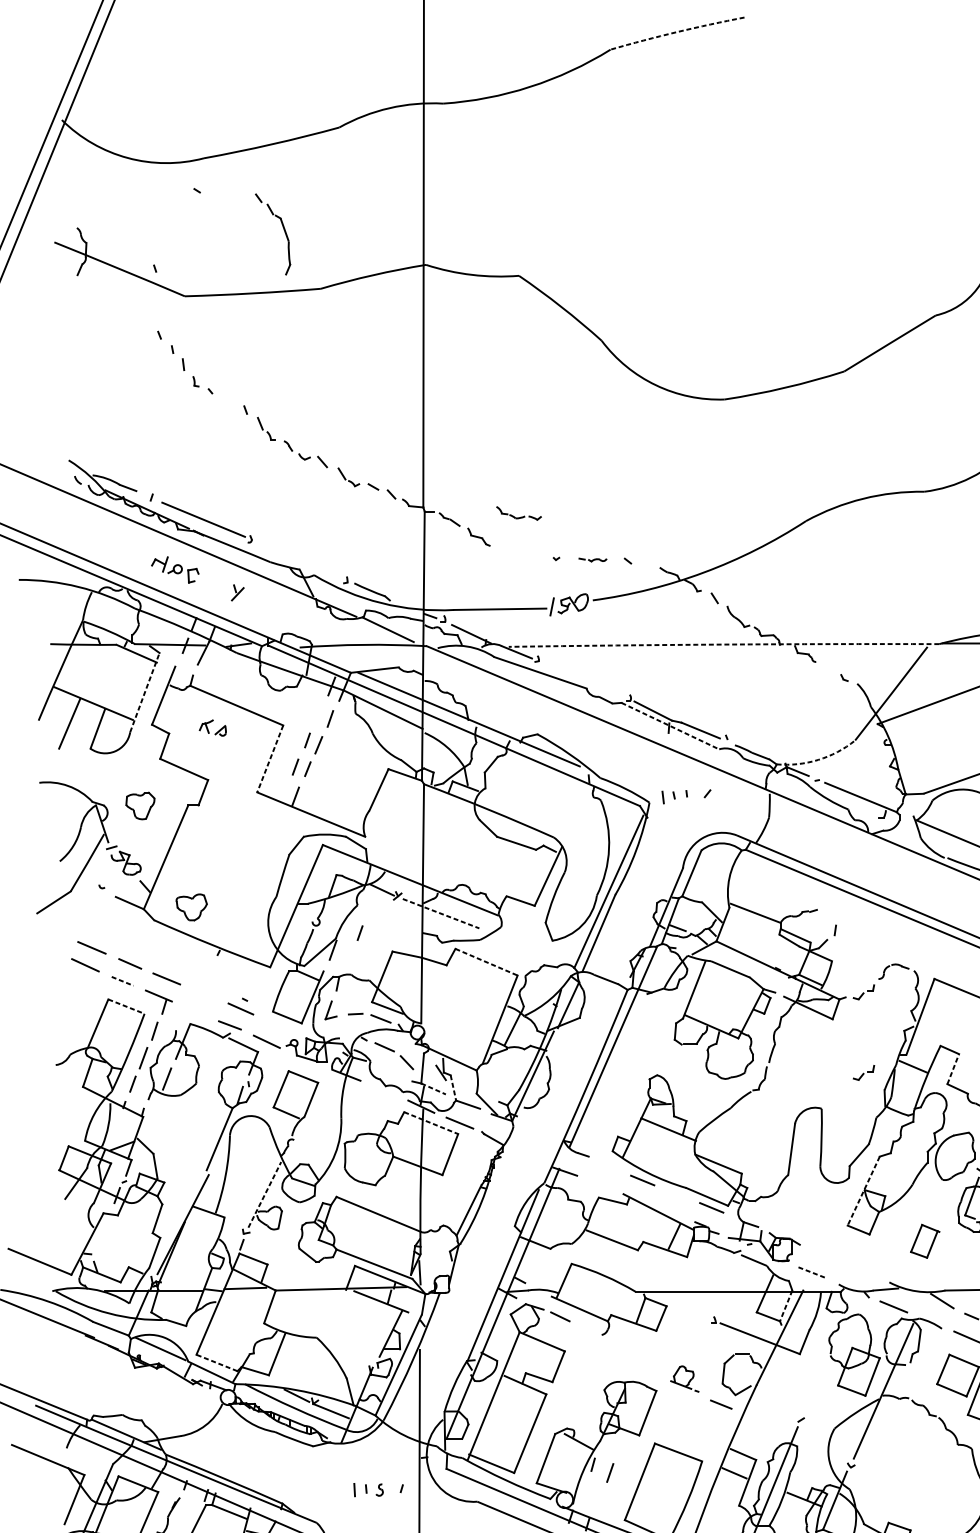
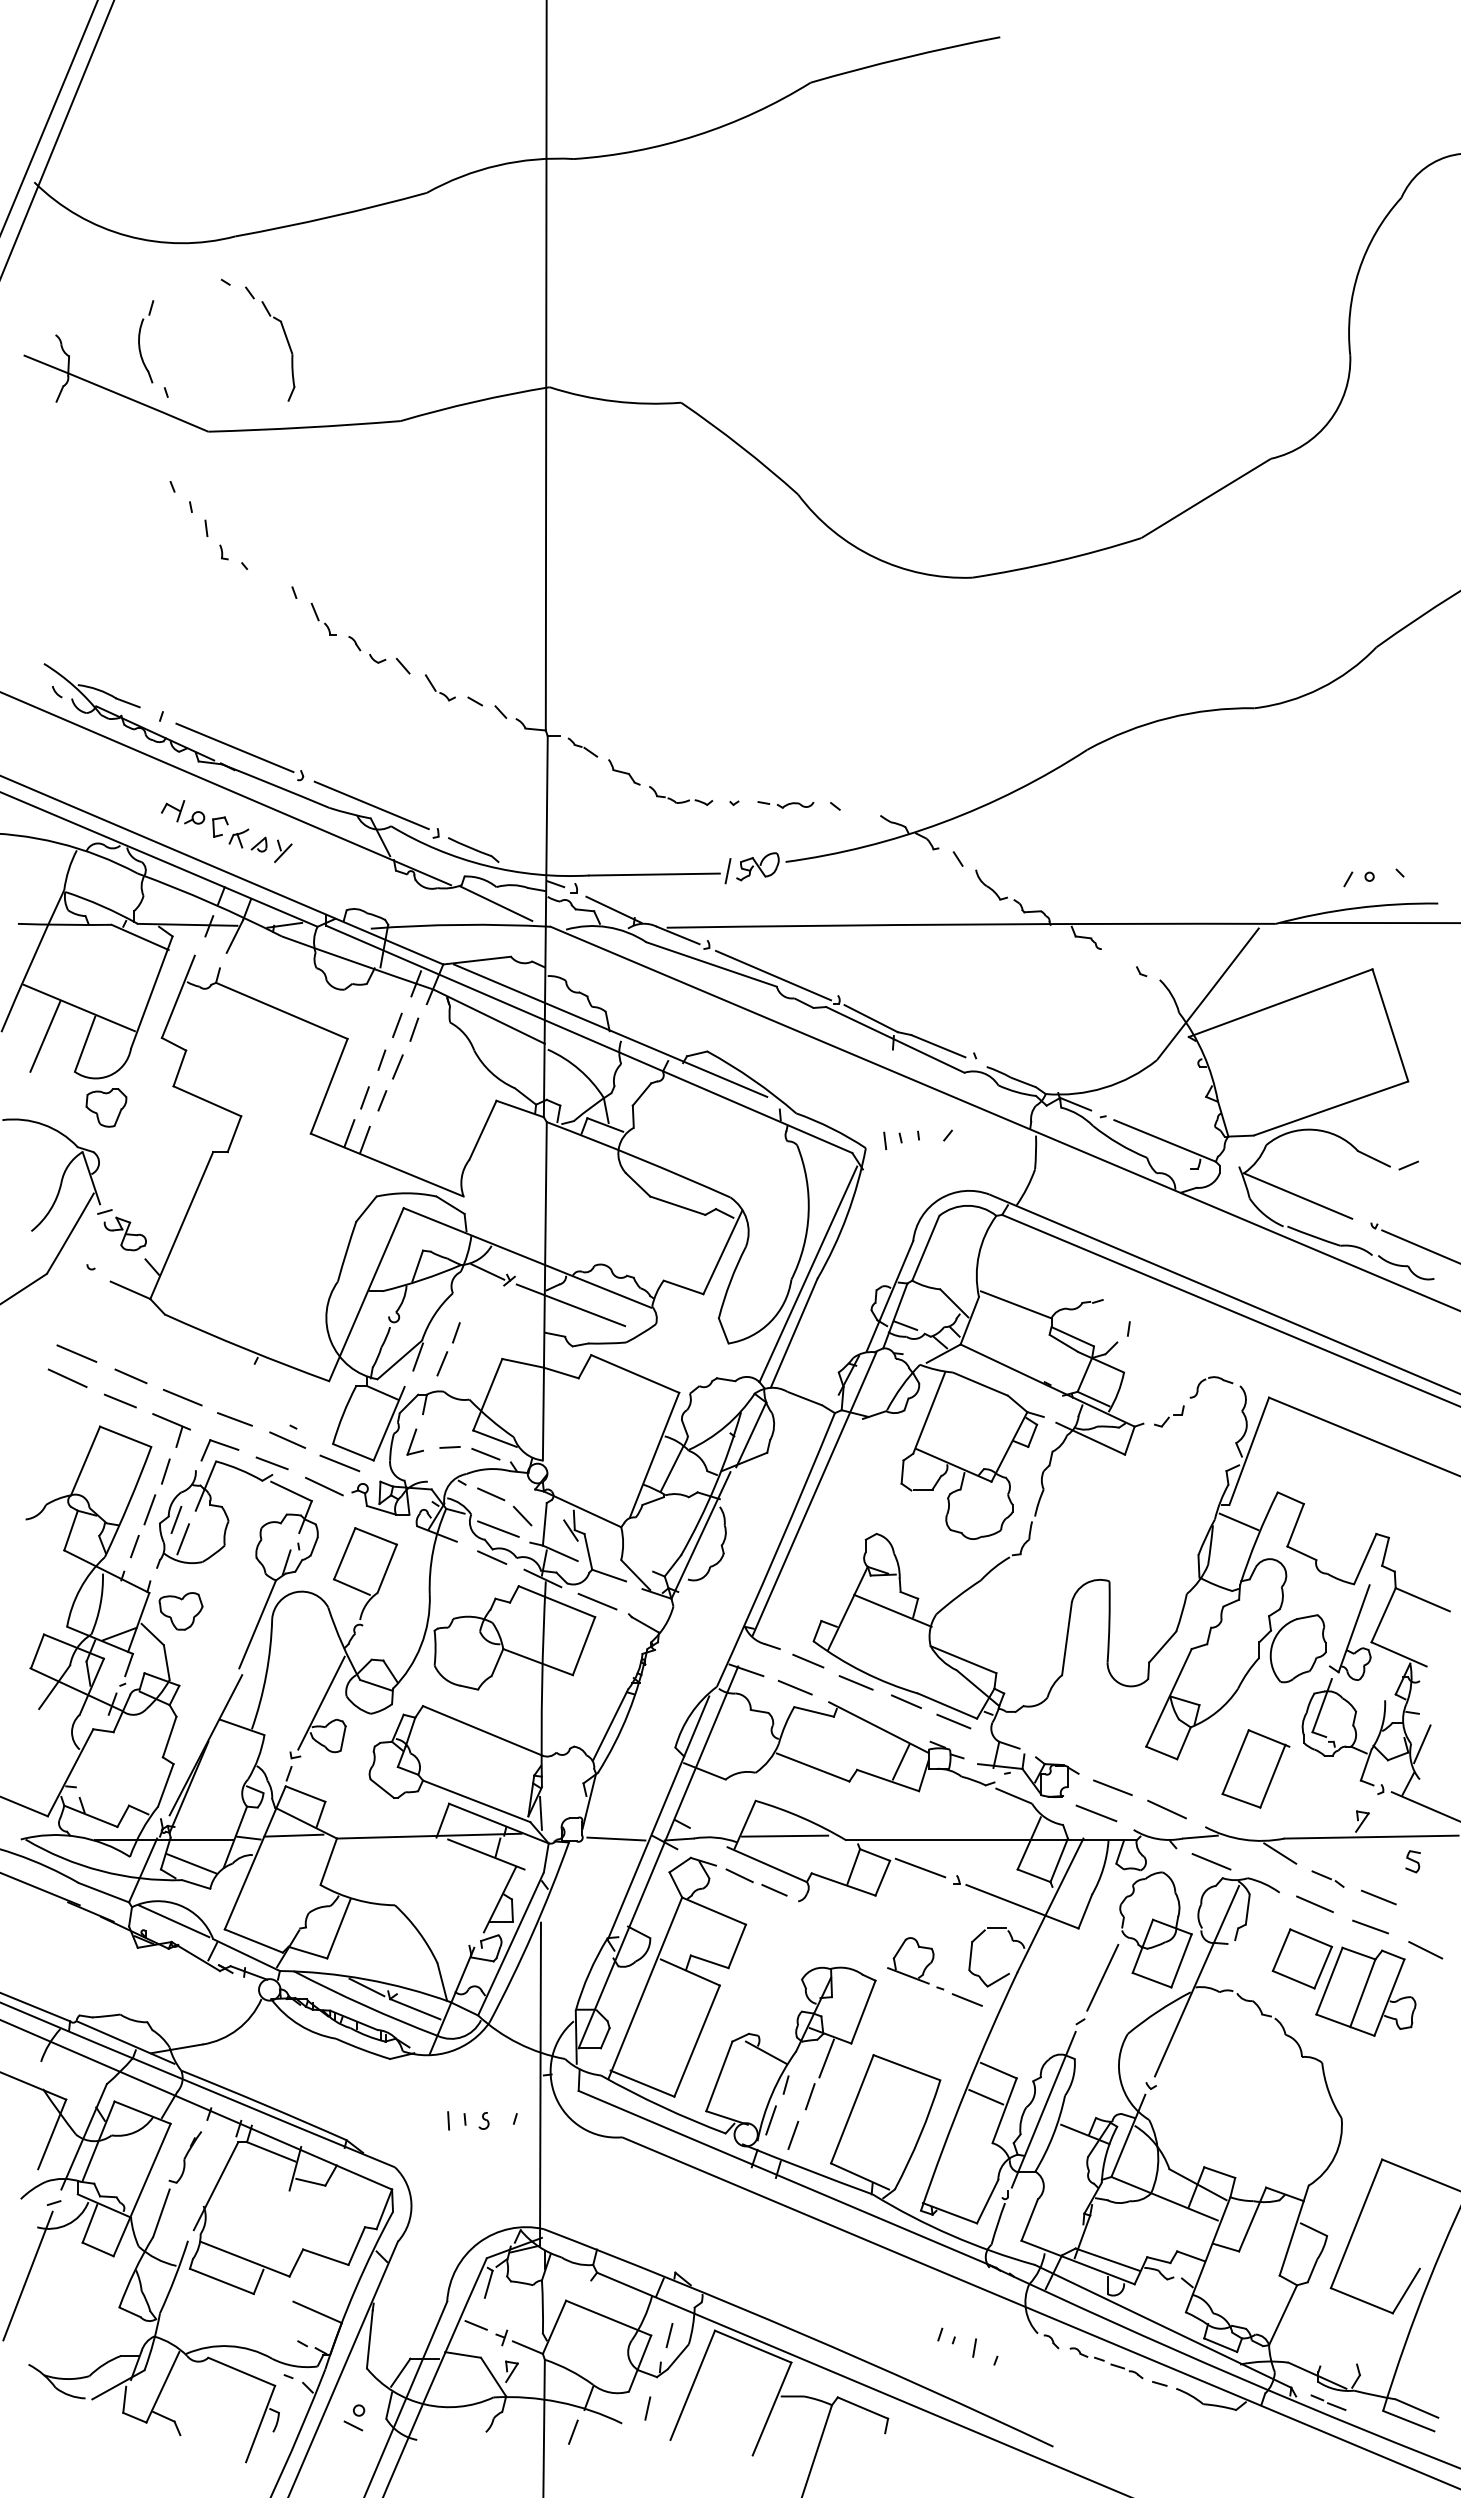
arc: (676, 31) -> (904, 57), dashed -> solid
part: (283, 230) -> (285, 338), moved
part: (136, 234) -> (140, 344), added
part: (519, 513) -> (681, 795), moved
part: (592, 559) -> (785, 804), size x1.43
line: (300, 560) -> (371, 805), added
arc: (724, 644) -> (971, 924), dashed -> solid
line: (584, 680) -> (773, 975), added
line: (144, 692) -> (151, 992), dashed -> solid
line: (318, 715) -> (397, 1025), added
line: (670, 725) -> (895, 1039), dashed -> solid
part: (208, 729) -> (241, 842), moved
line: (270, 759) -> (329, 1086), dashed -> solid
arc: (818, 759) -> (1104, 1087), dashed -> solid
line: (284, 792) -> (349, 1133), added
part: (140, 805) -> (106, 1107), moved
part: (191, 907) -> (180, 1611), moved
line: (440, 913) -> (570, 1305), dashed -> solid
line: (350, 954) -> (442, 1363), added
line: (486, 961) -> (635, 1373), dashed -> solid
line: (122, 981) -> (120, 1401), dashed -> solid
line: (203, 994) -> (234, 1419), added
line: (126, 1006) -> (125, 1436), dashed -> solid
part: (192, 1016) -> (219, 1450), added
line: (277, 1025) -> (339, 1463), added
line: (162, 1065) -> (176, 1519), added
line: (953, 1069) -> (1295, 1525), dashed -> solid
line: (389, 1071) -> (498, 1528), added
part: (864, 1072) -> (1169, 1530), removed
line: (453, 1088) -> (588, 1552), dashed -> solid
line: (433, 1089) -> (560, 1553), dashed -> solid
line: (385, 1091) -> (492, 1557), added
line: (431, 1123) -> (557, 1601), dashed -> solid
line: (608, 1164) -> (808, 1660), added
line: (599, 1183) -> (794, 1687), added
line: (863, 1190) -> (1168, 1697), dashed -> solid
line: (678, 1193) -> (906, 1701), added
line: (264, 1195) -> (321, 1703), dashed -> solid
part: (924, 1241) -> (1255, 1768), size x1.67
line: (823, 1254) -> (1112, 1787), added
line: (861, 1270) -> (1166, 1809), added
line: (812, 1272) -> (1096, 1813), dashed -> solid
line: (592, 1288) -> (785, 1835), added
line: (473, 1290) -> (616, 1838), added
line: (786, 1306) -> (1059, 1860), dashed -> solid
line: (172, 1308) -> (191, 1863), added
line: (688, 1310) -> (920, 1867), added
line: (584, 1326) -> (774, 1889), added
line: (216, 1362) -> (253, 1940), dashed -> solid
part: (684, 1378) -> (915, 1963), size x1.43
line: (816, 1388) -> (1102, 1977), added
line: (621, 1445) -> (826, 2058), added
line: (582, 1489) -> (770, 2120), added
line: (598, 1499) -> (793, 2134), added

